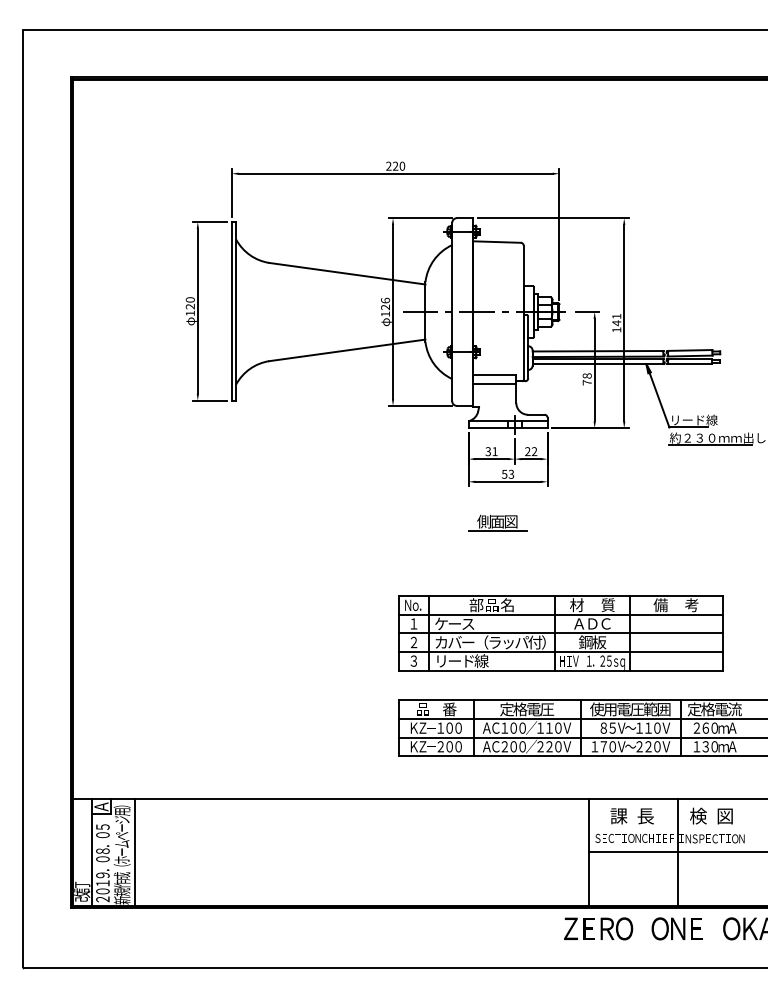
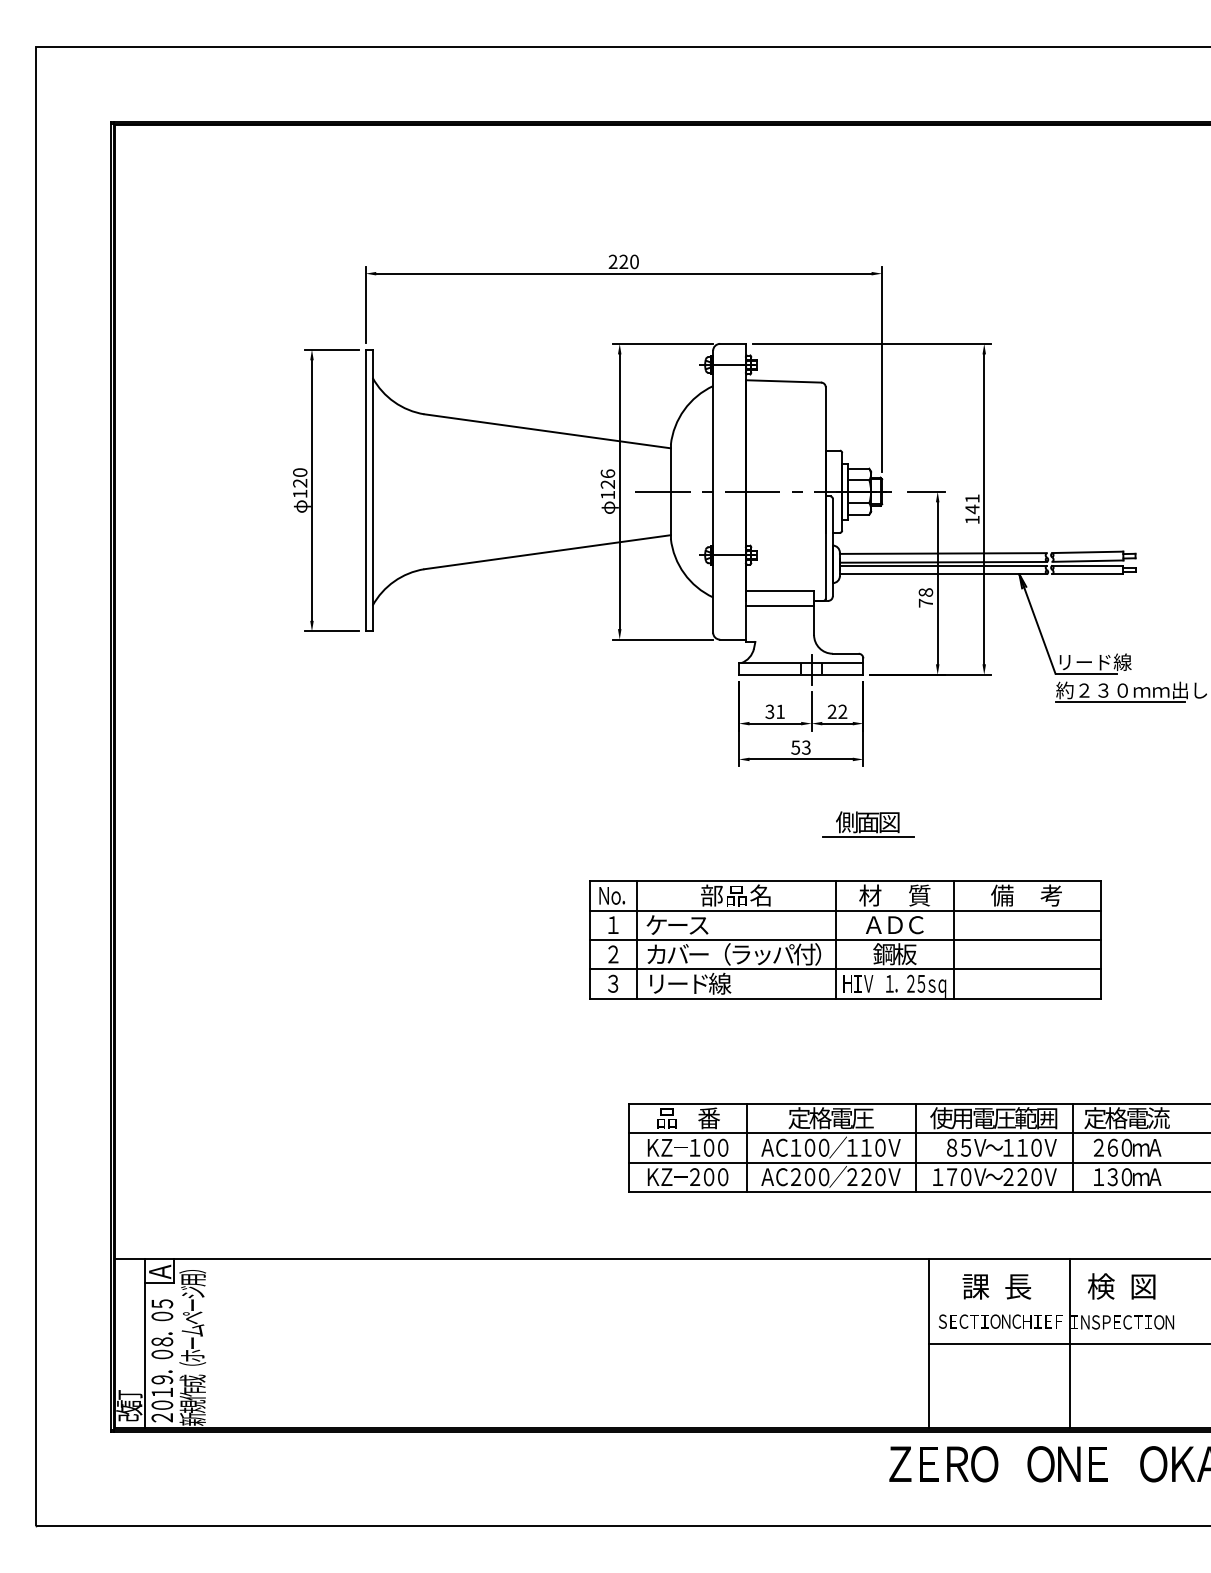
part: (497, 522) -> (868, 823), moved
part: (560, 633) -> (844, 940), moved
line: (134, 852) -> (212, 1343), removed

